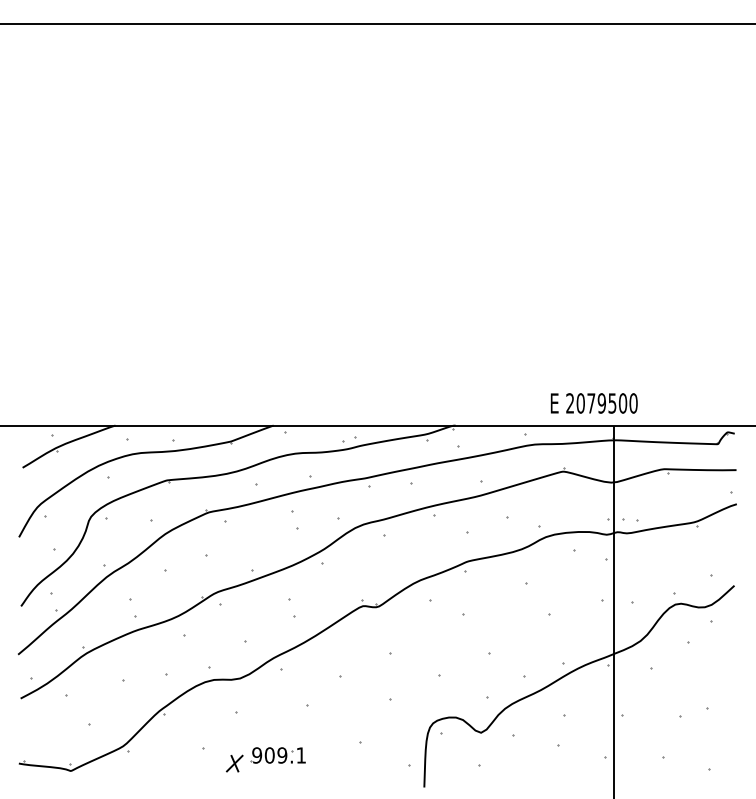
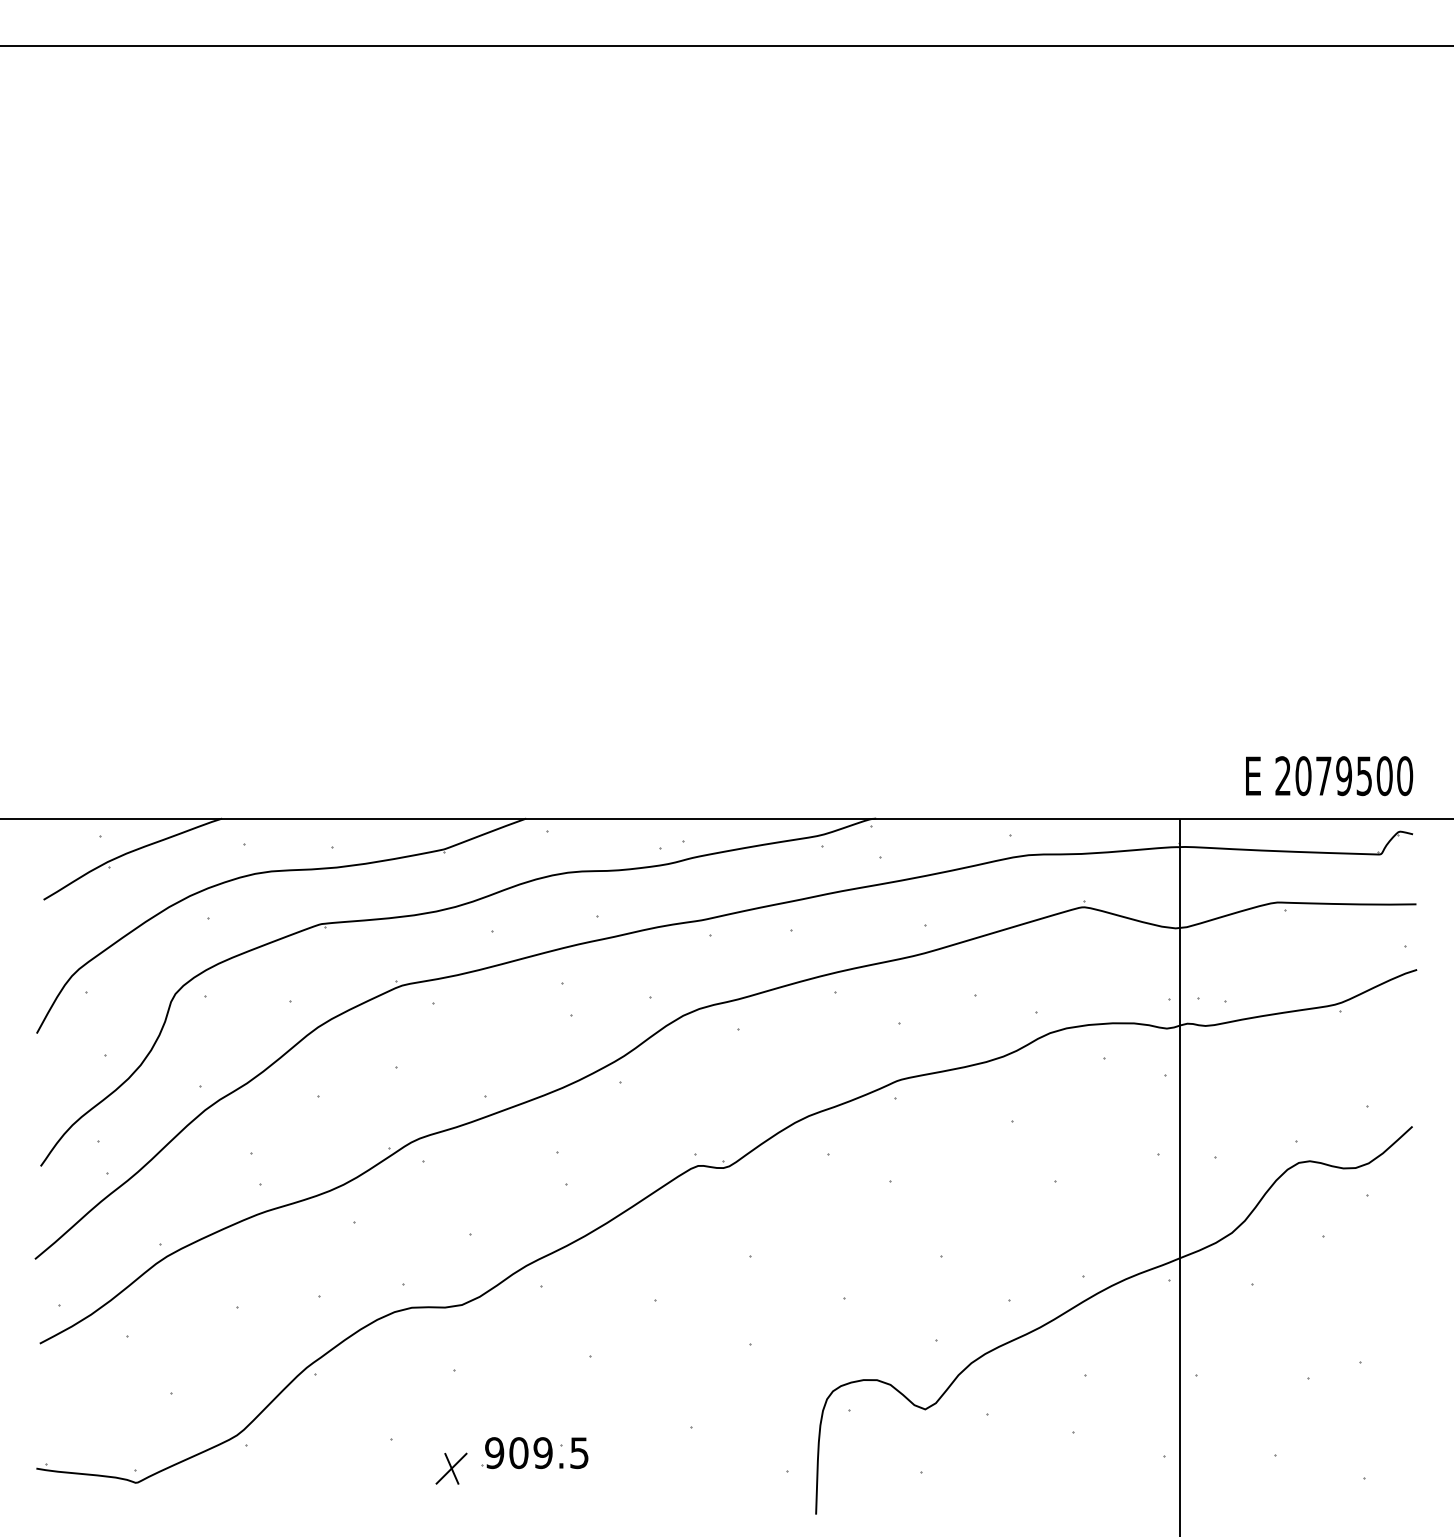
text: (593, 403) -> (1327, 776), moved
text: (300, 755) -> (577, 1453), 909.1 -> 909.5

